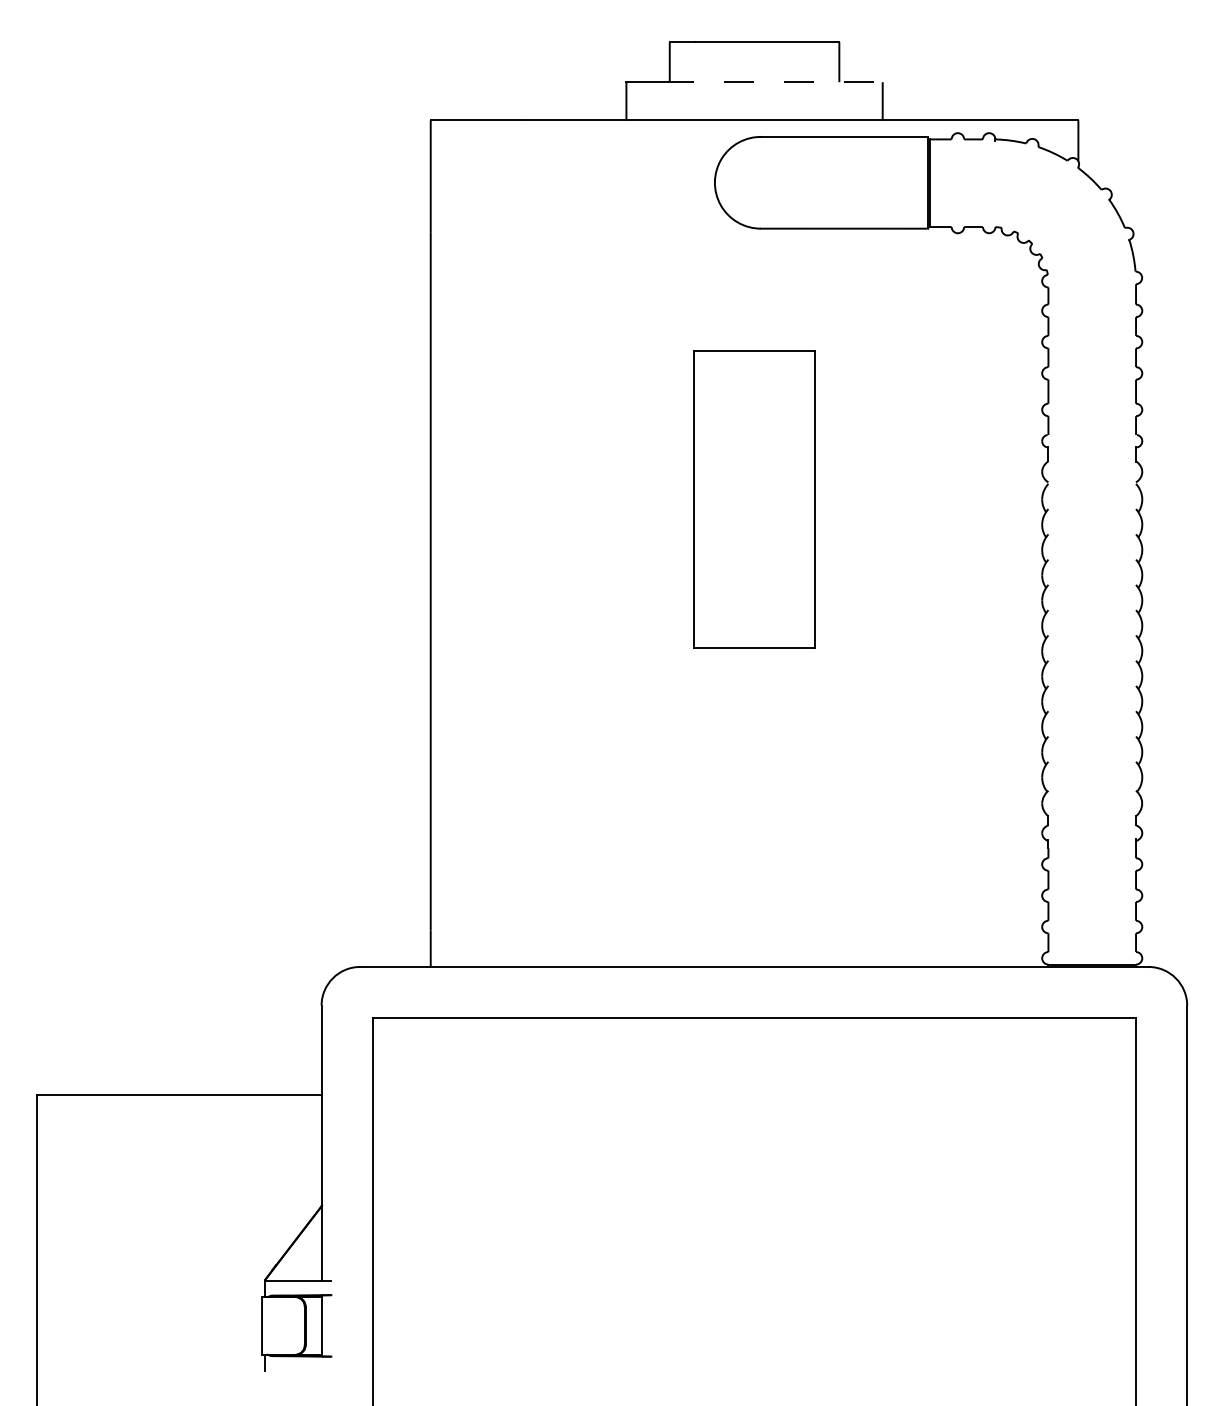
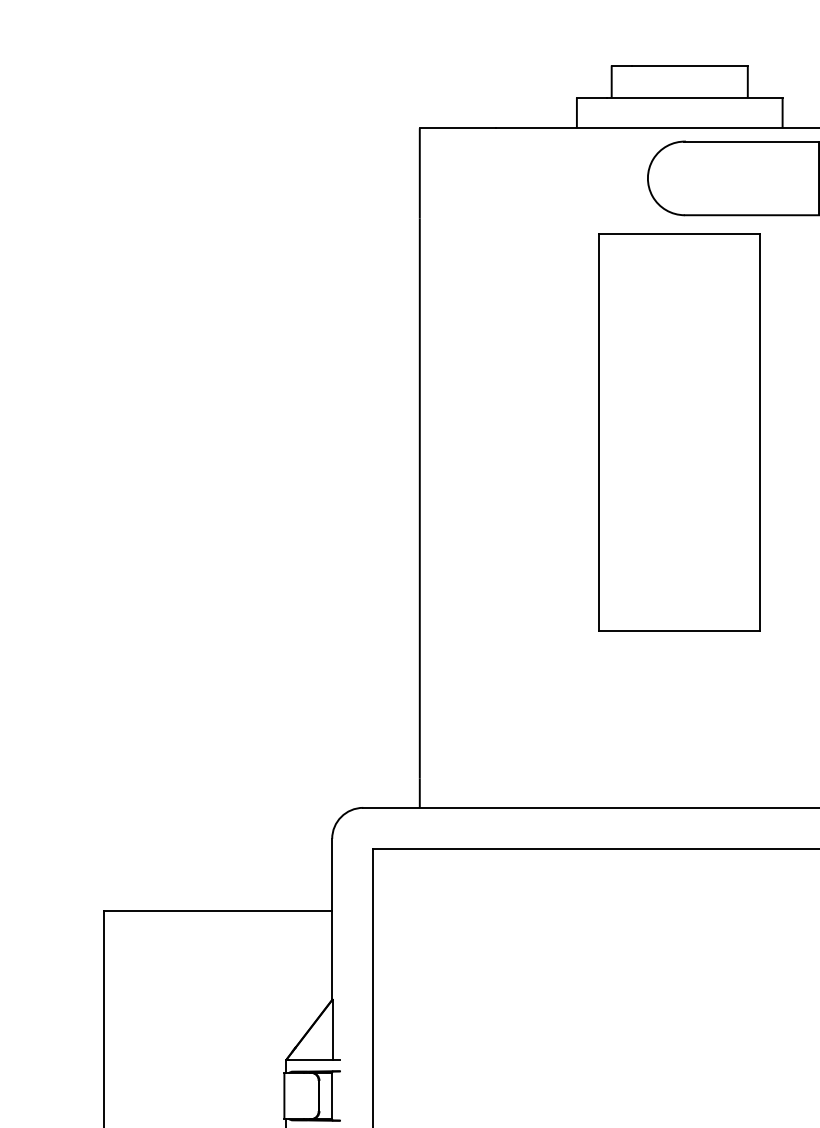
line: (773, 82) -> (694, 97), dashed -> solid
part: (754, 499) -> (679, 432), size x1.67

